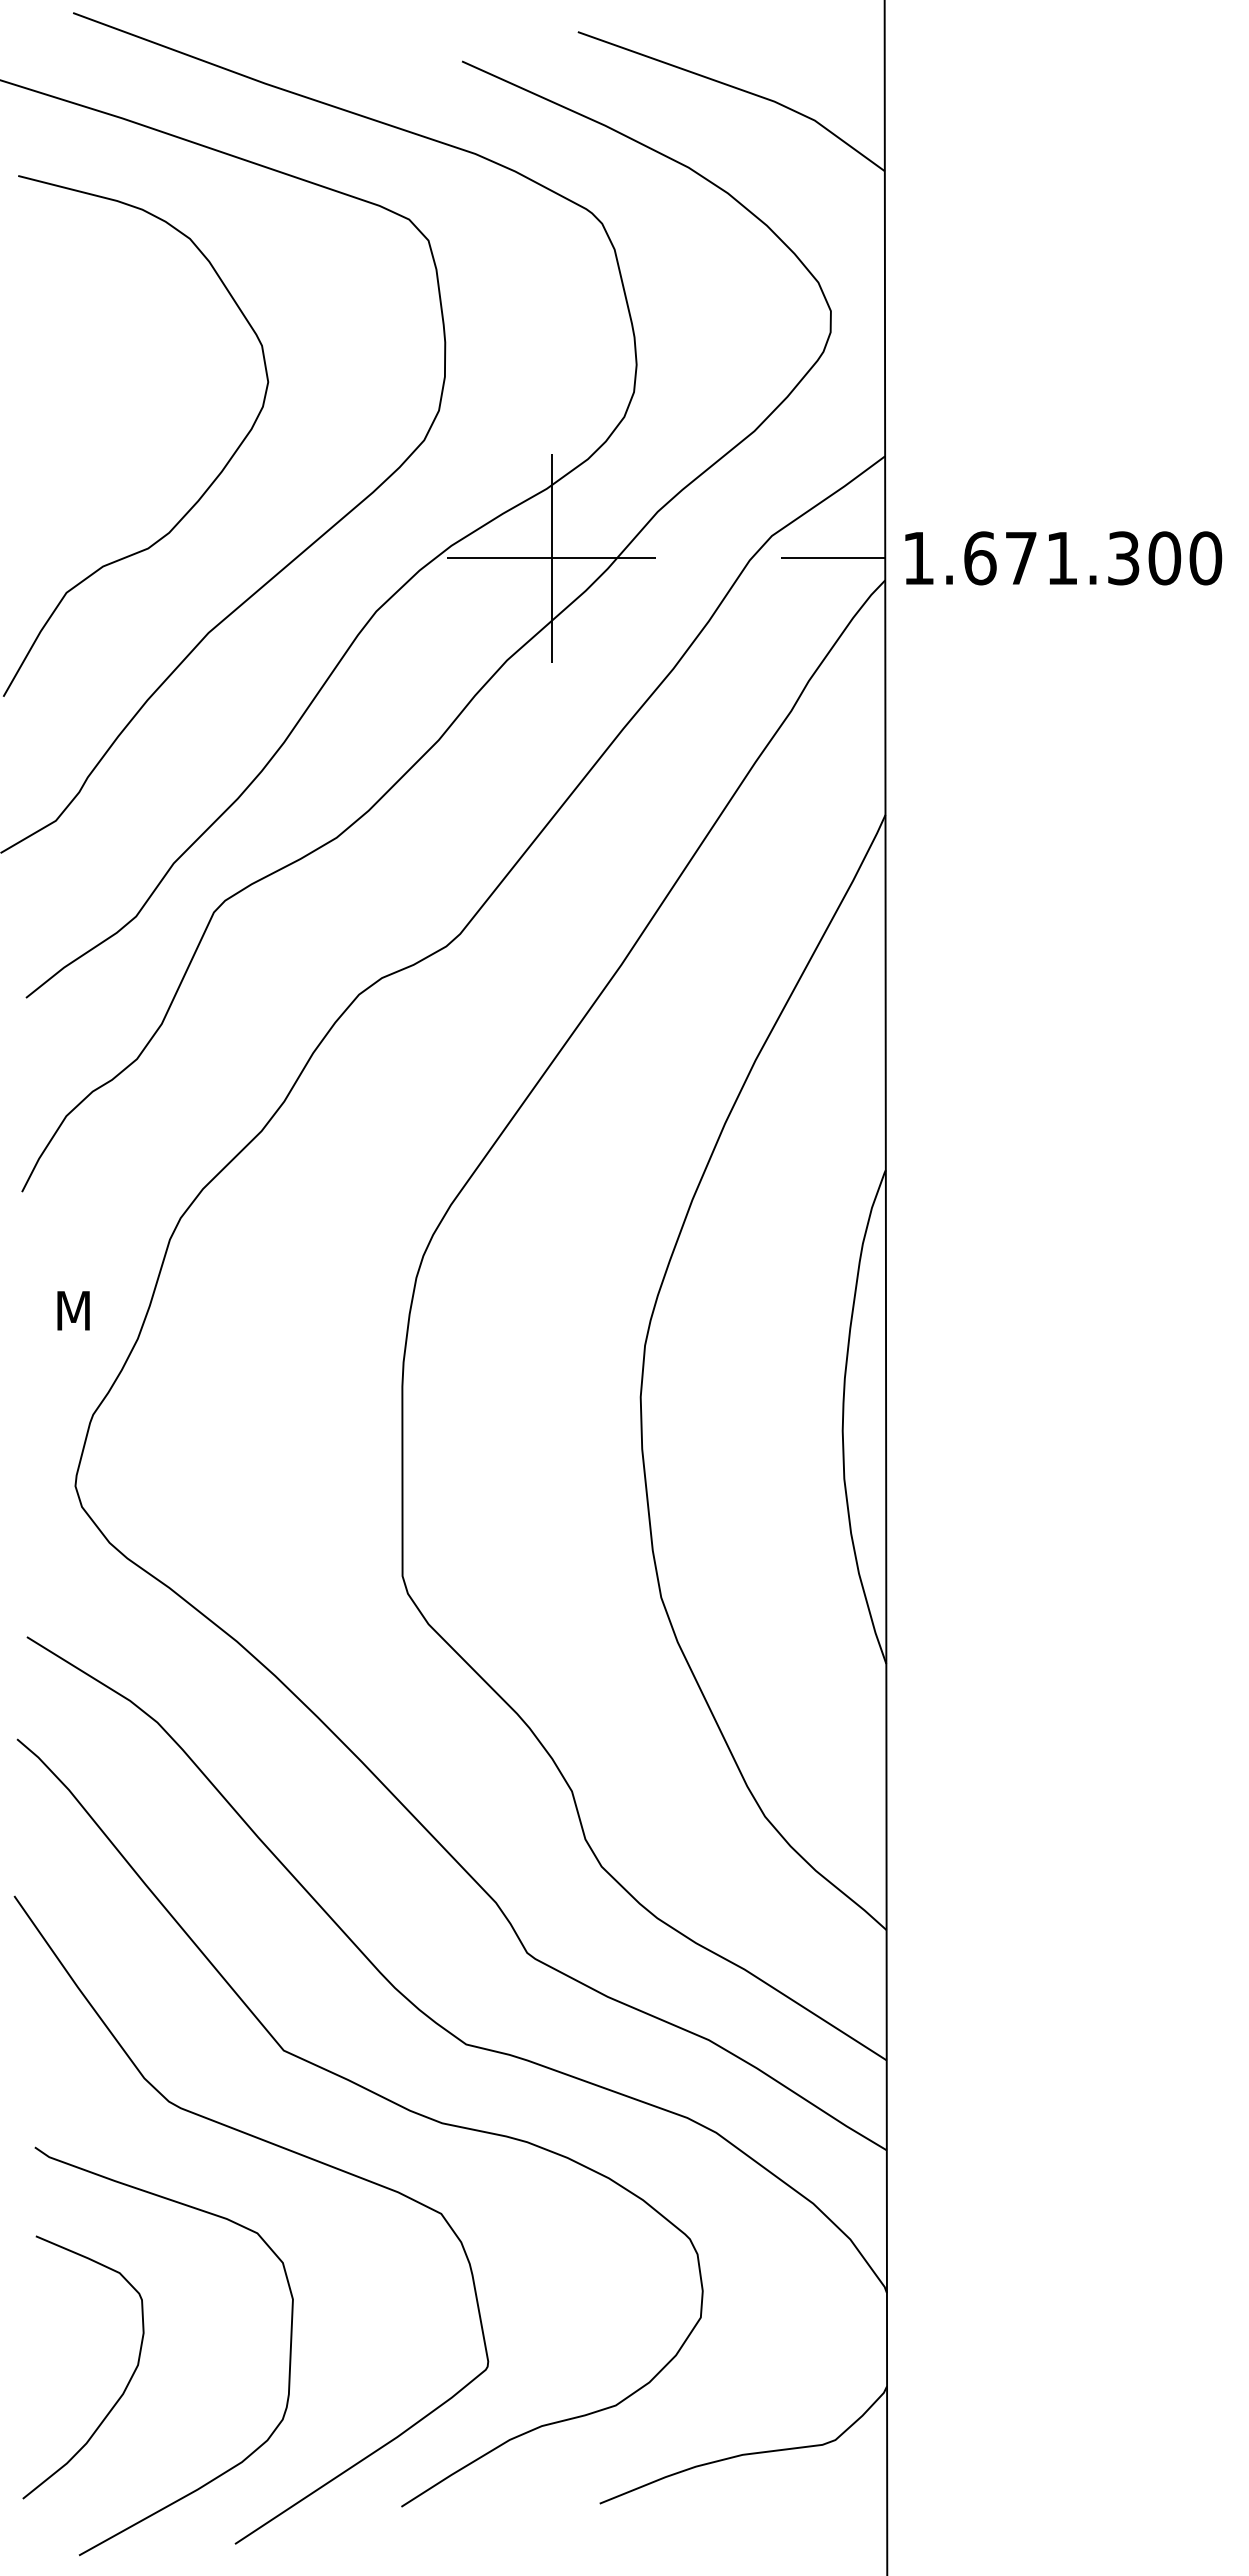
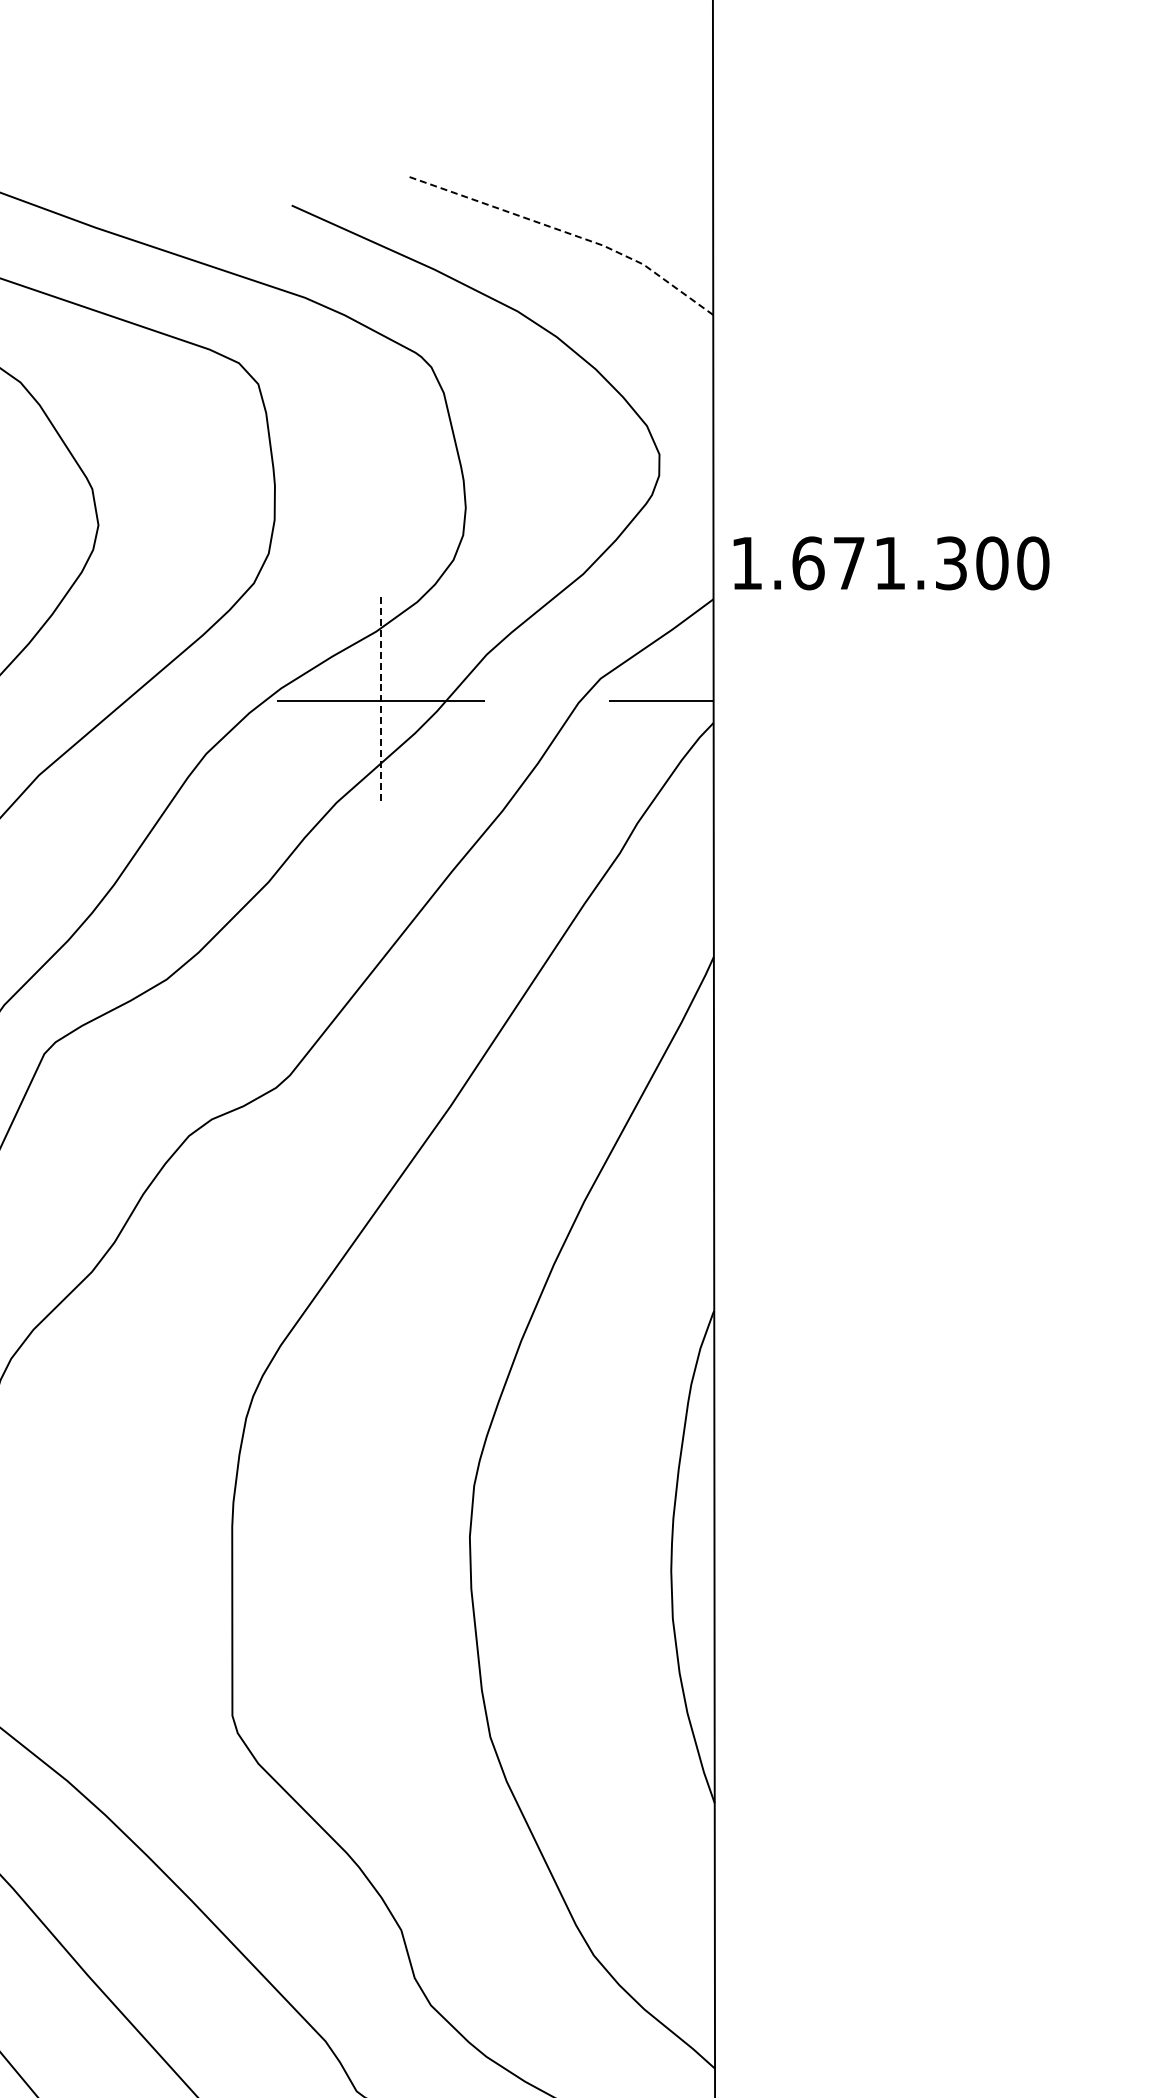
line: (738, 88) -> (567, 232), solid -> dashed
line: (551, 558) -> (380, 701), solid -> dashed
text: (1063, 558) -> (891, 563), moved

